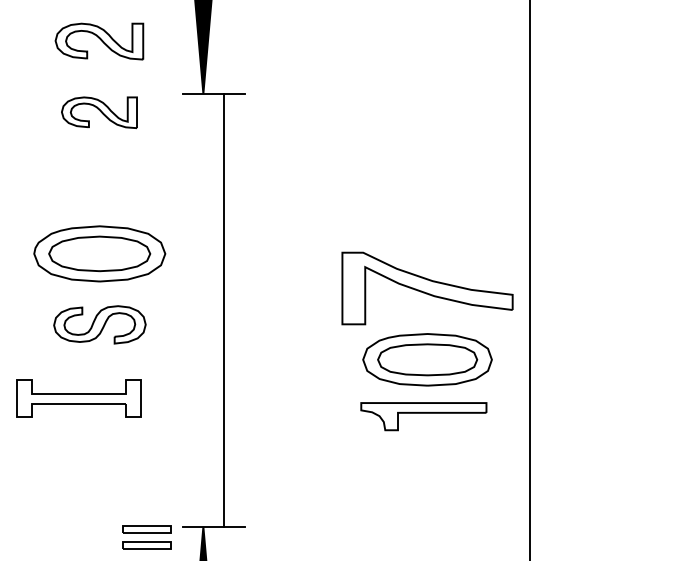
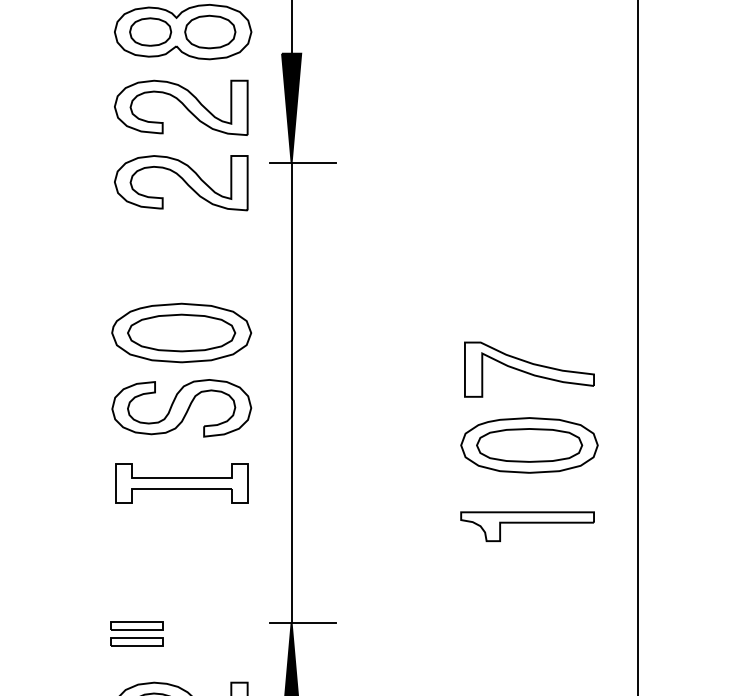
part: (99, 41) -> (181, 107), size x1.43
part: (99, 112) -> (181, 183), size x1.67
part: (427, 288) -> (529, 369), size x0.71
line: (223, 309) -> (291, 392), moved
part: (99, 325) -> (181, 408), size x1.43
part: (78, 398) -> (181, 483), moved
part: (423, 416) -> (527, 526), moved
part: (146, 537) -> (136, 633), moved

